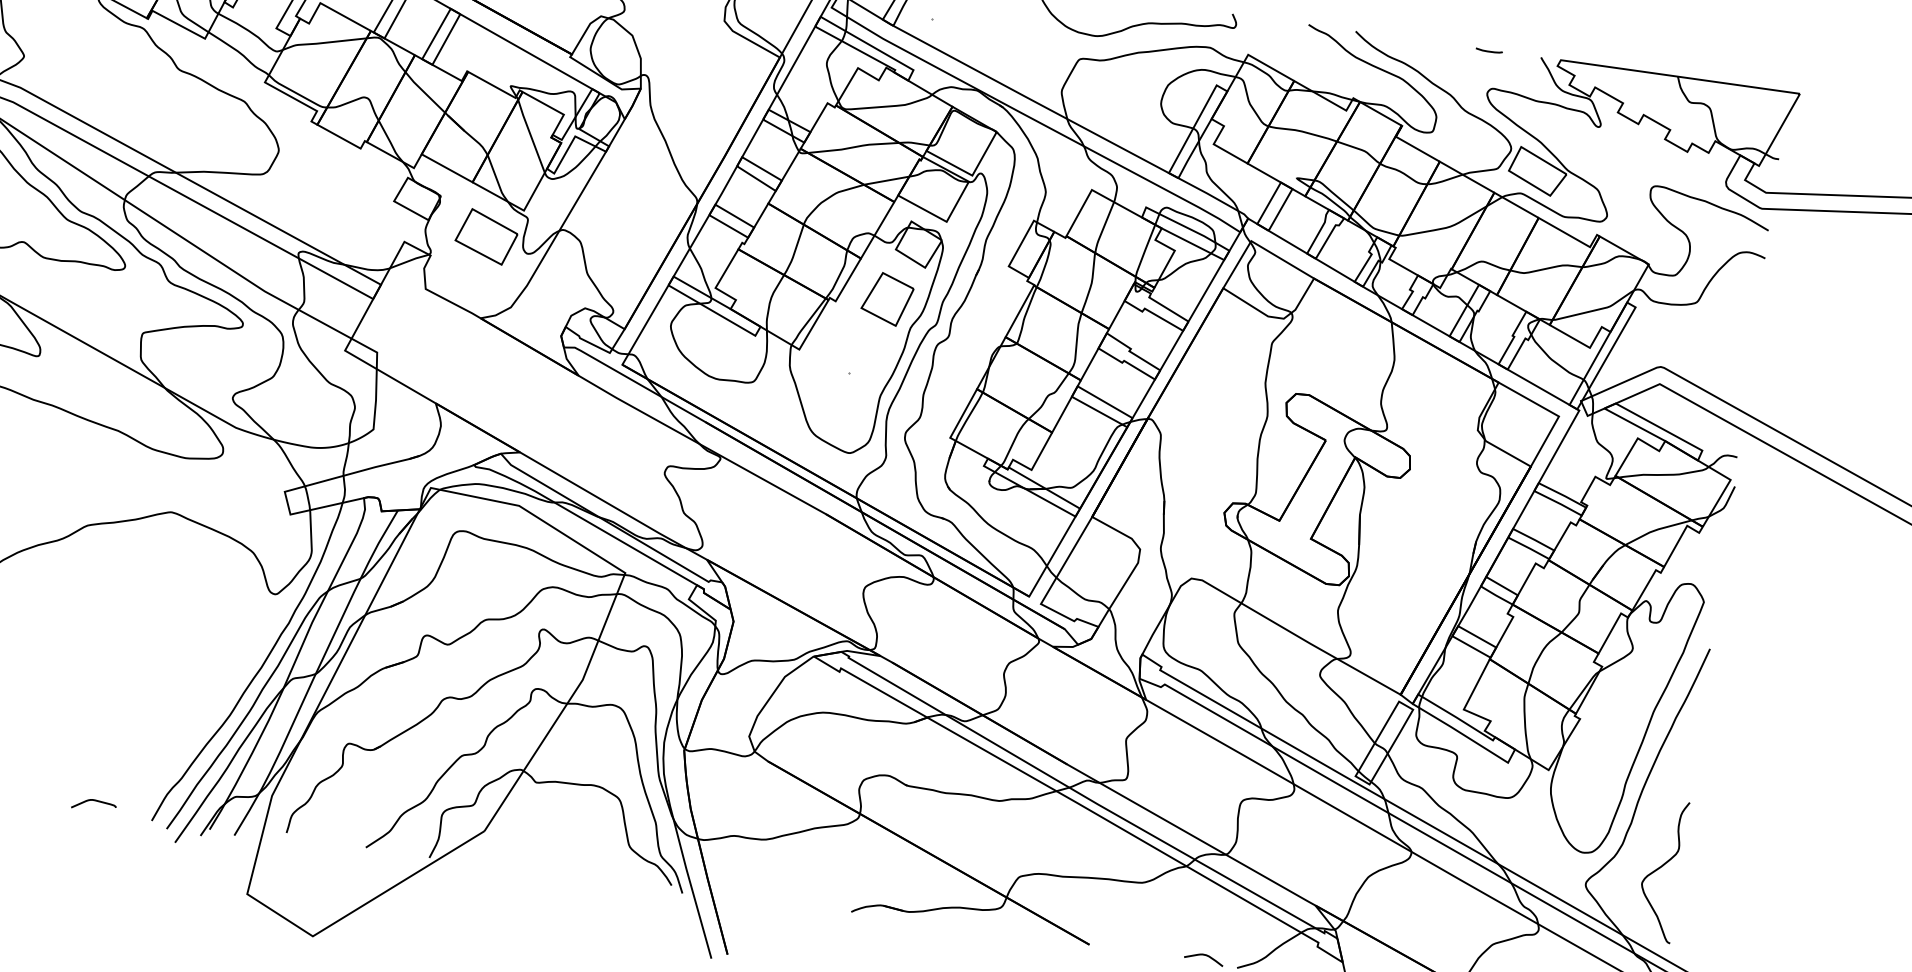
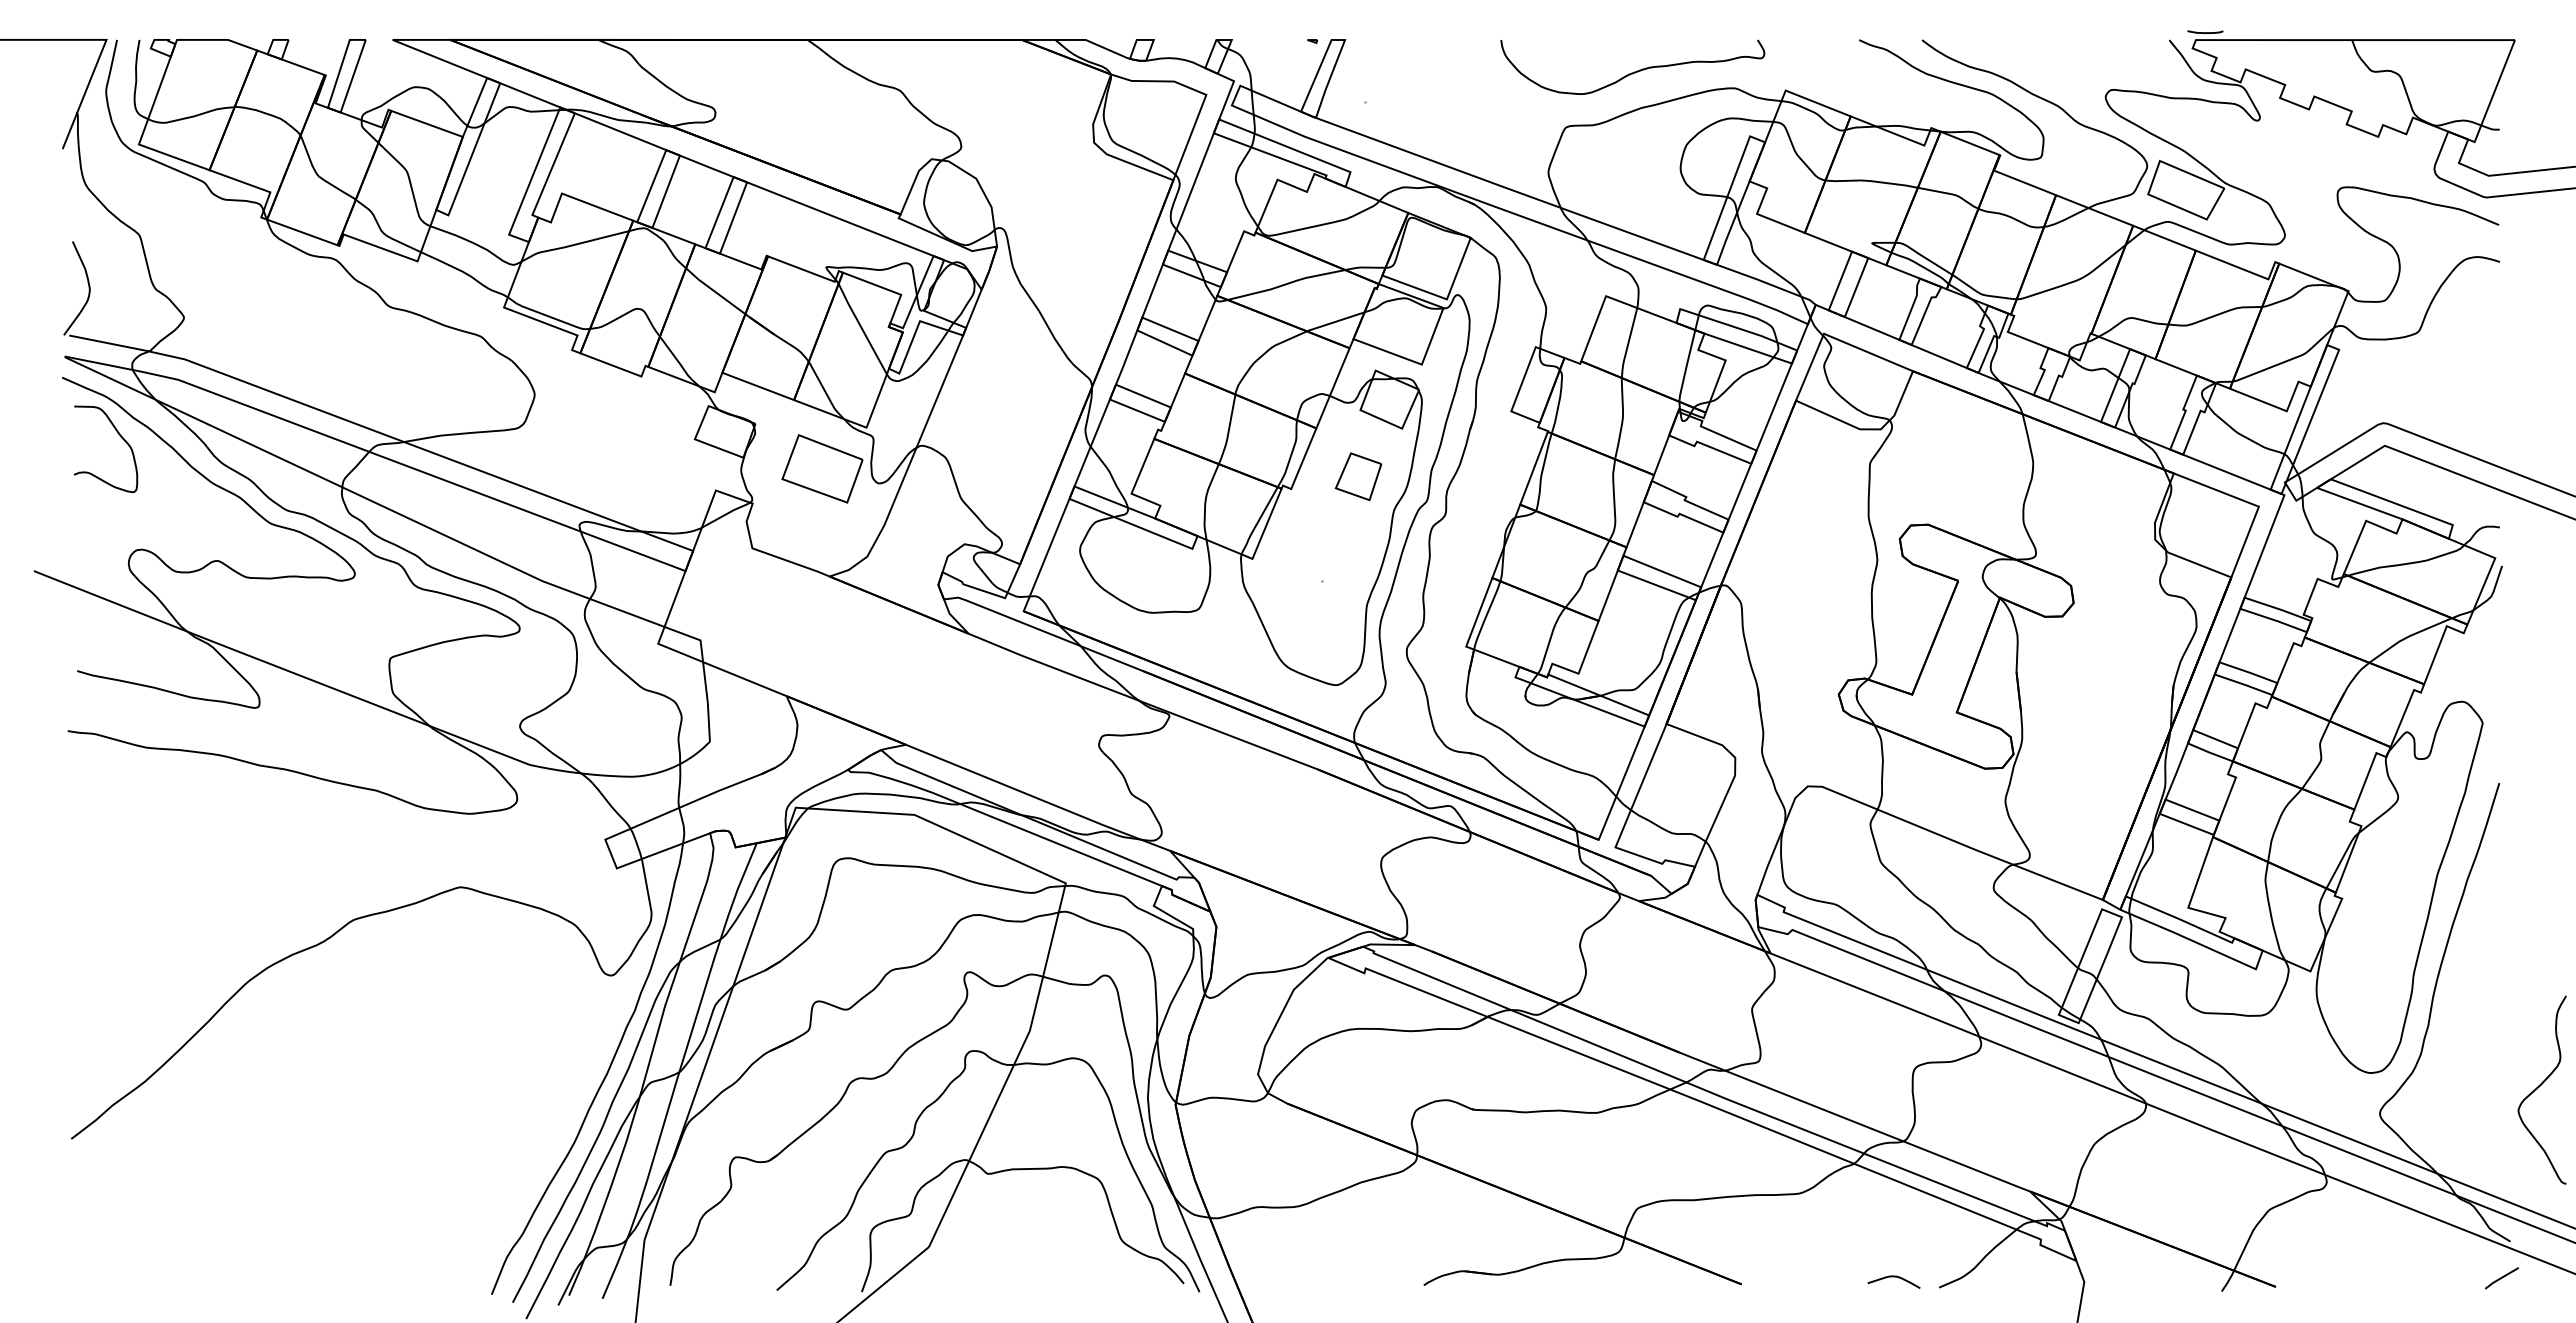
curve: (1489, 51) -> (2205, 32), moved
part: (887, 299) -> (1358, 476), size x0.7
curve: (94, 801) -> (412, 1279), removed
curve: (1660, 868) -> (2539, 1087), moved

